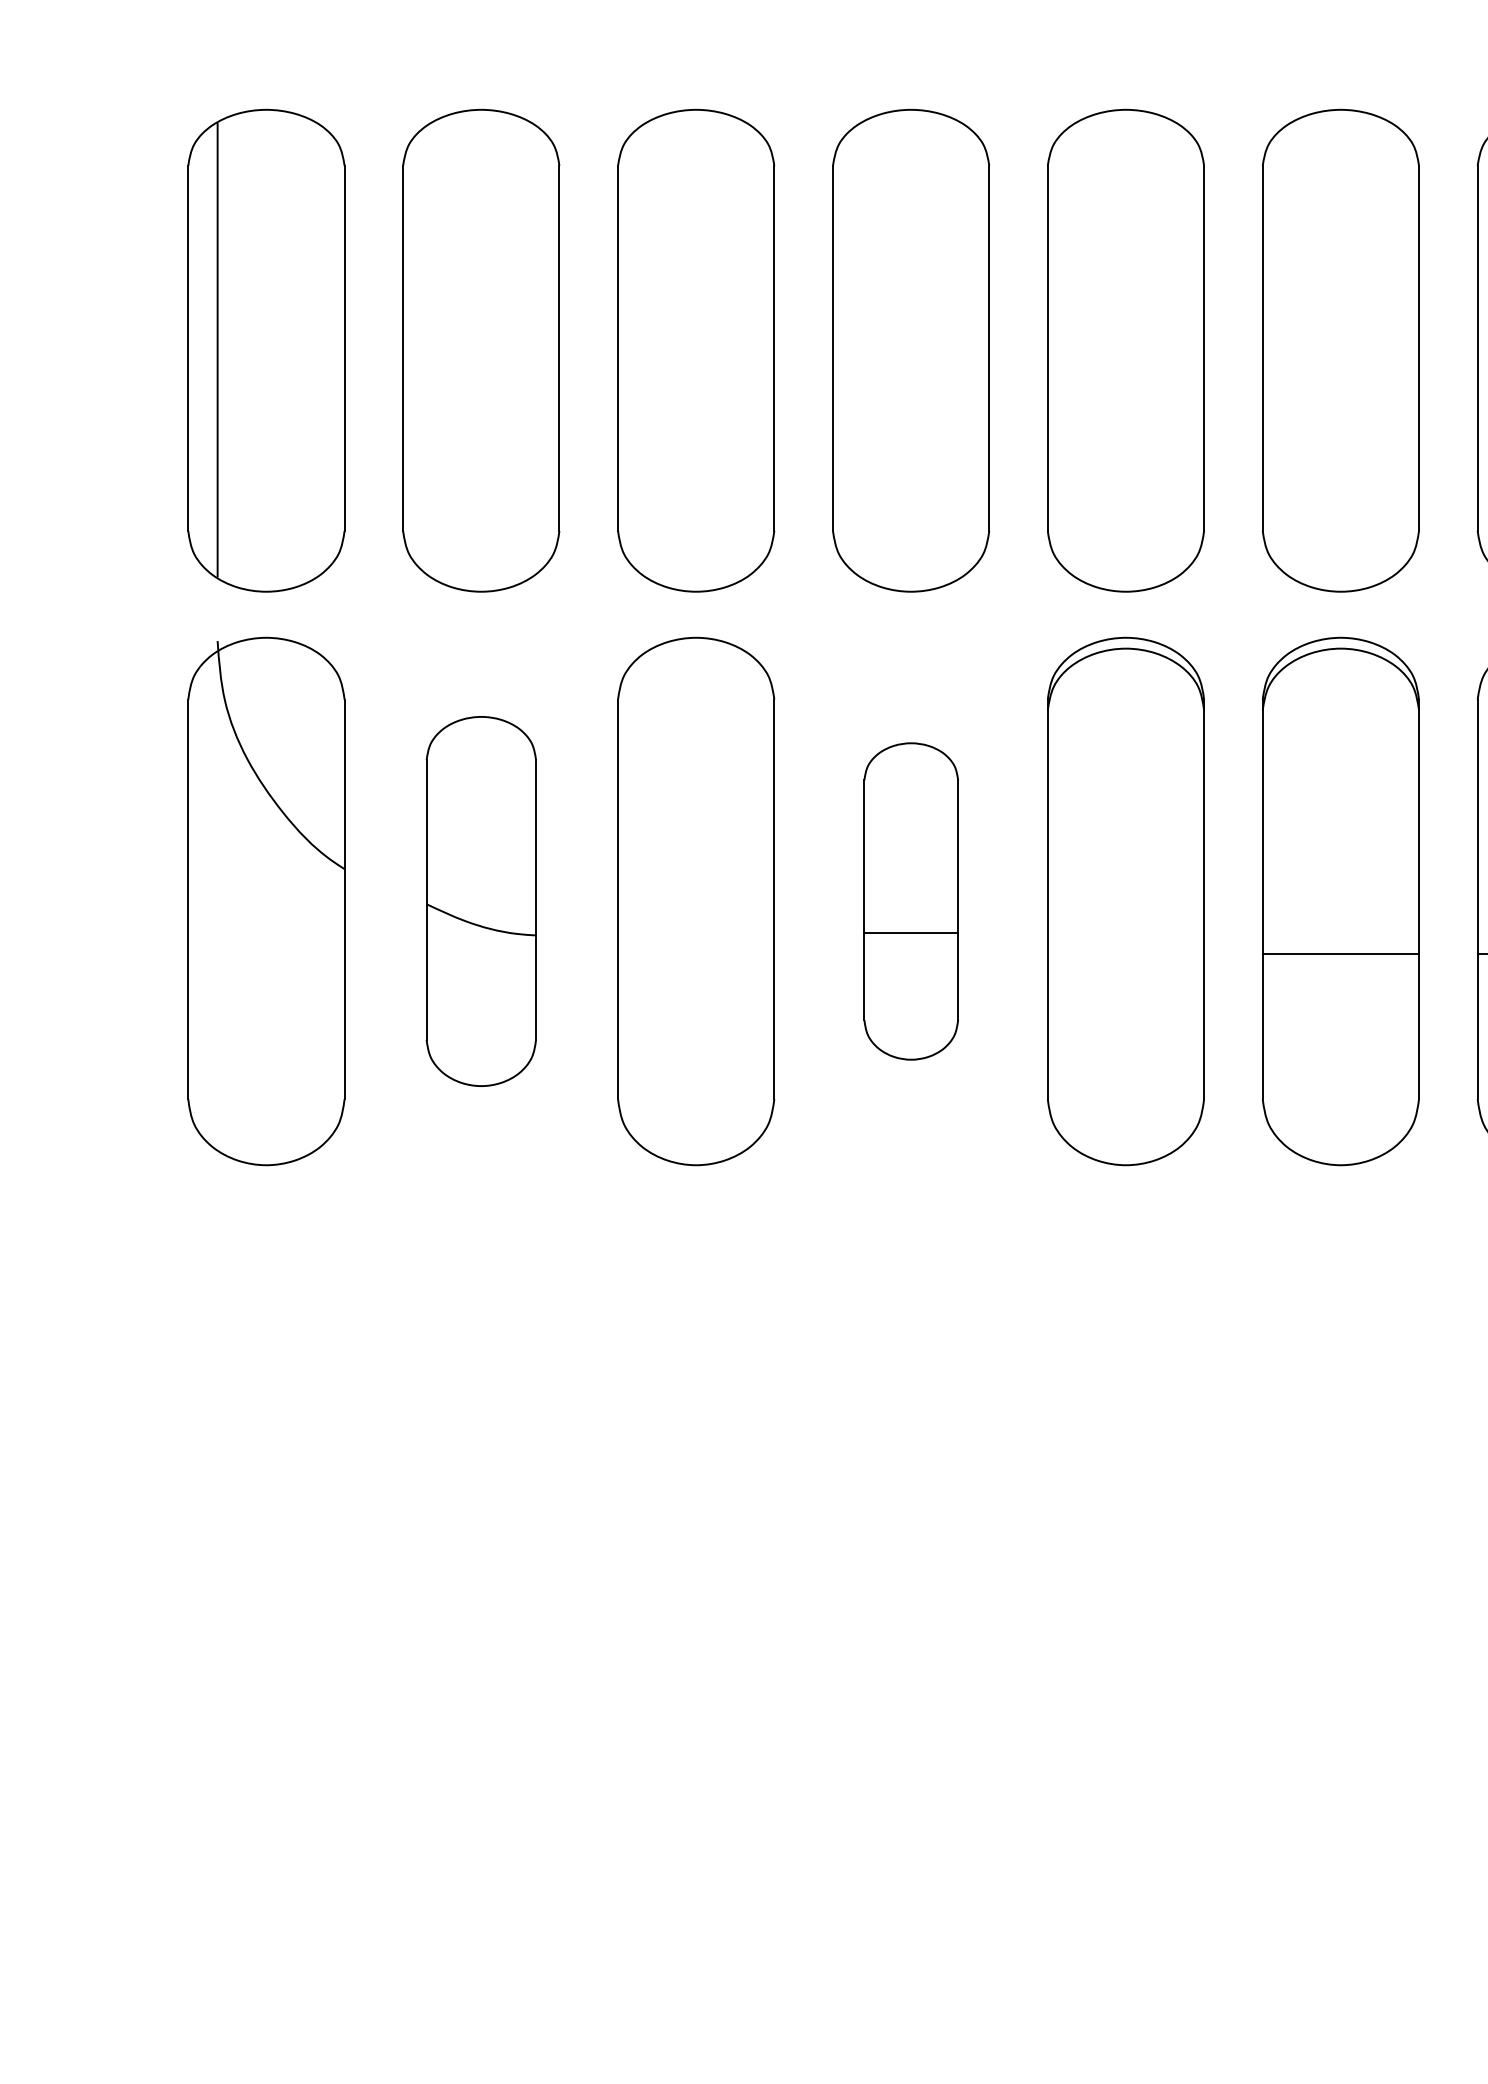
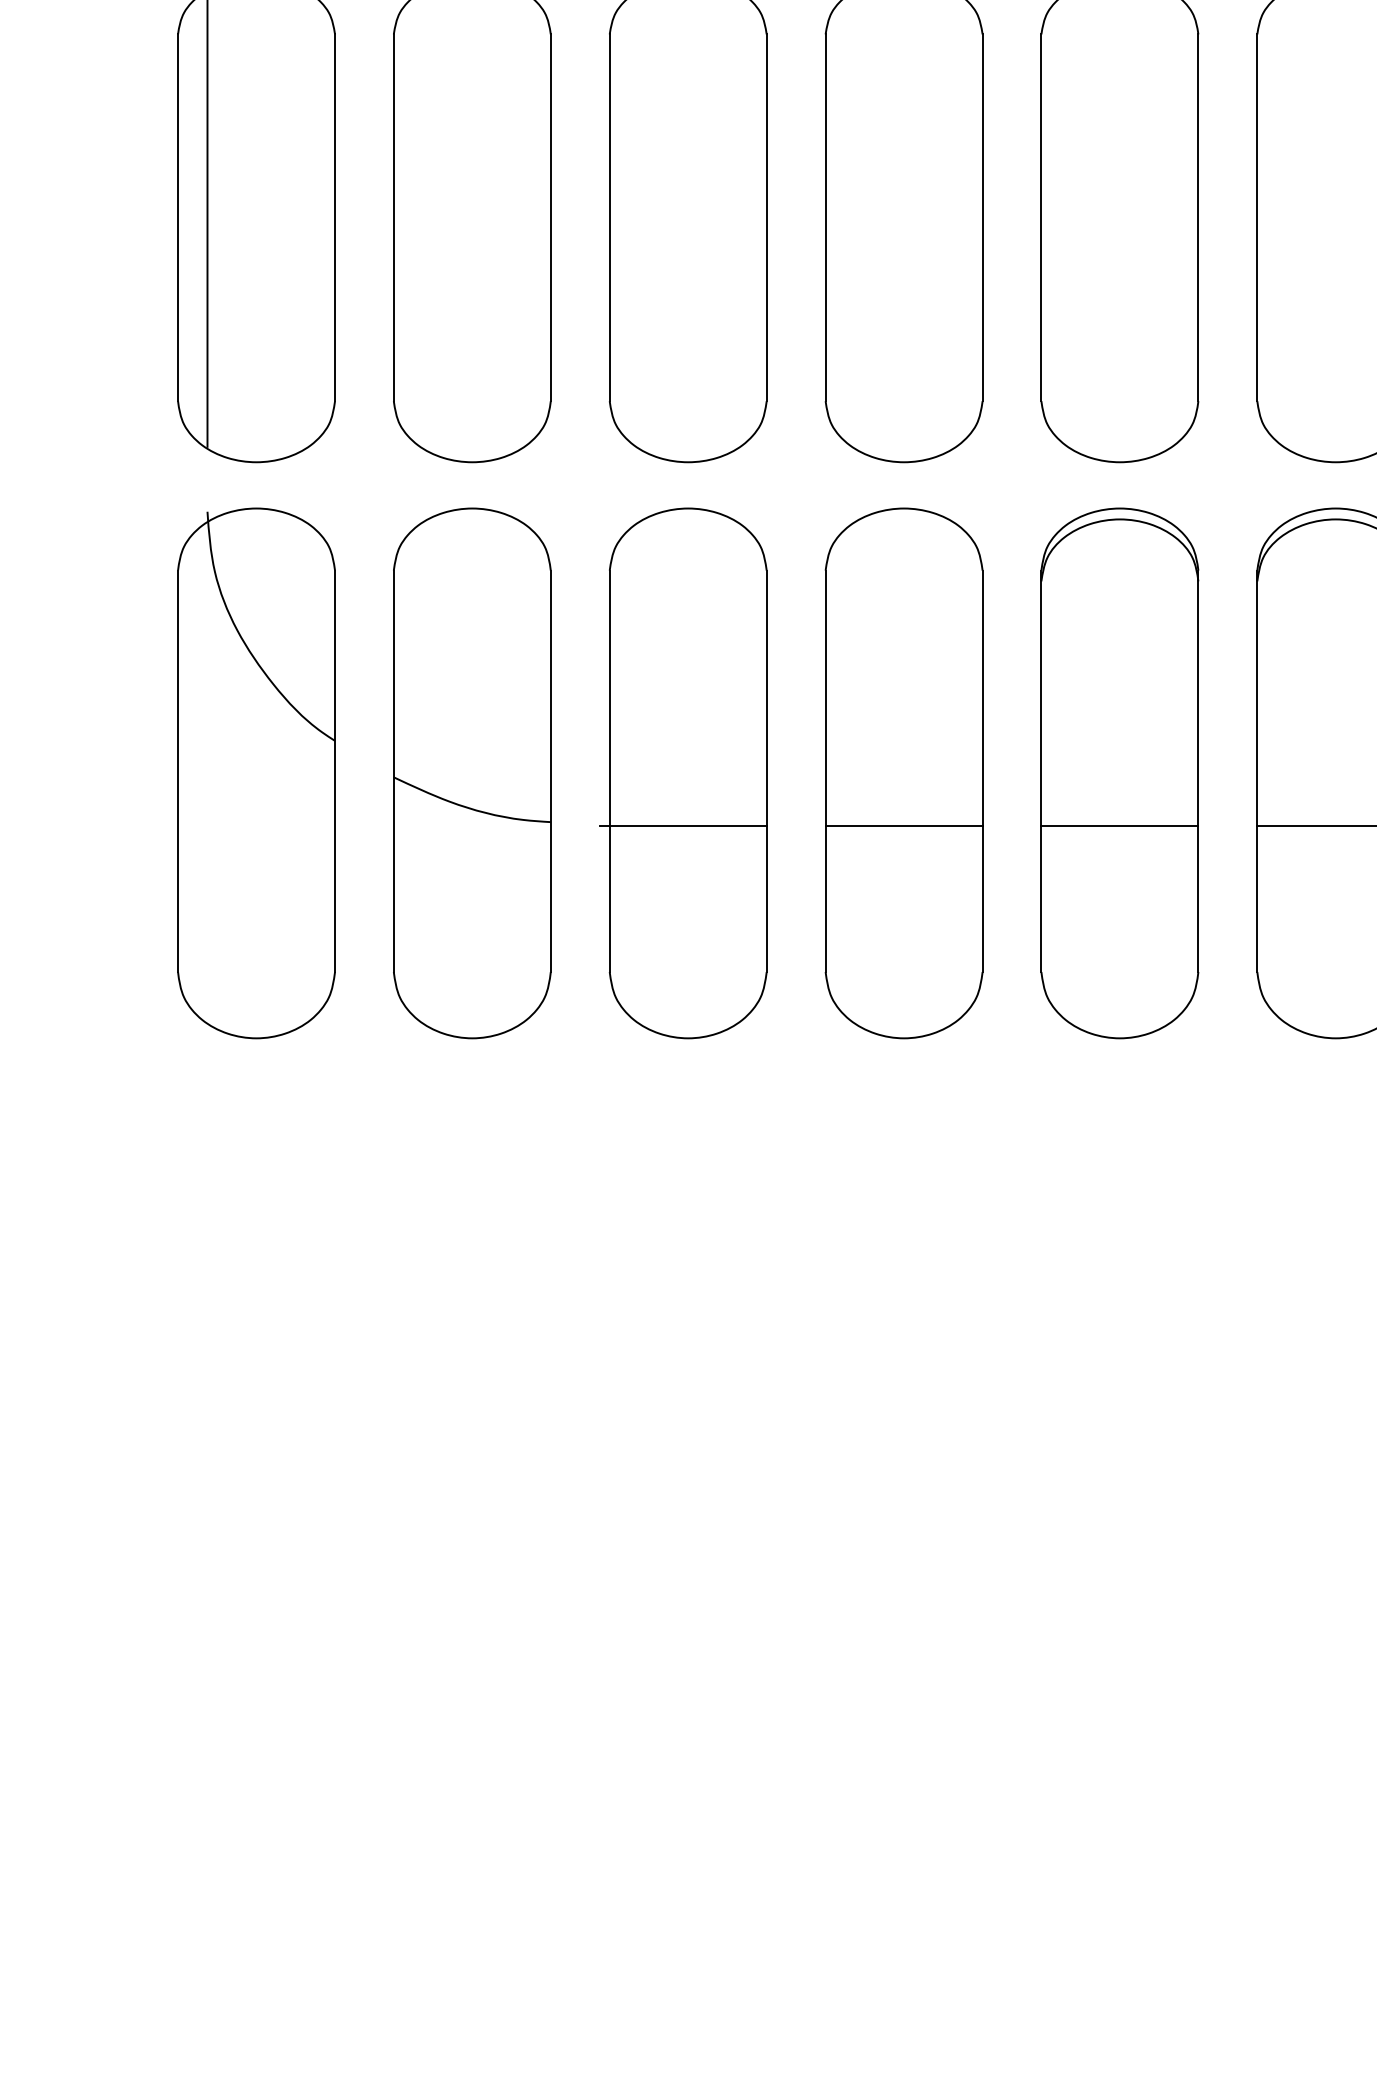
part: (481, 901) -> (472, 773), size x1.43
part: (911, 901) -> (904, 773), size x1.67
line: (691, 953) -> (683, 825), added
line: (1125, 953) -> (1119, 825), added

